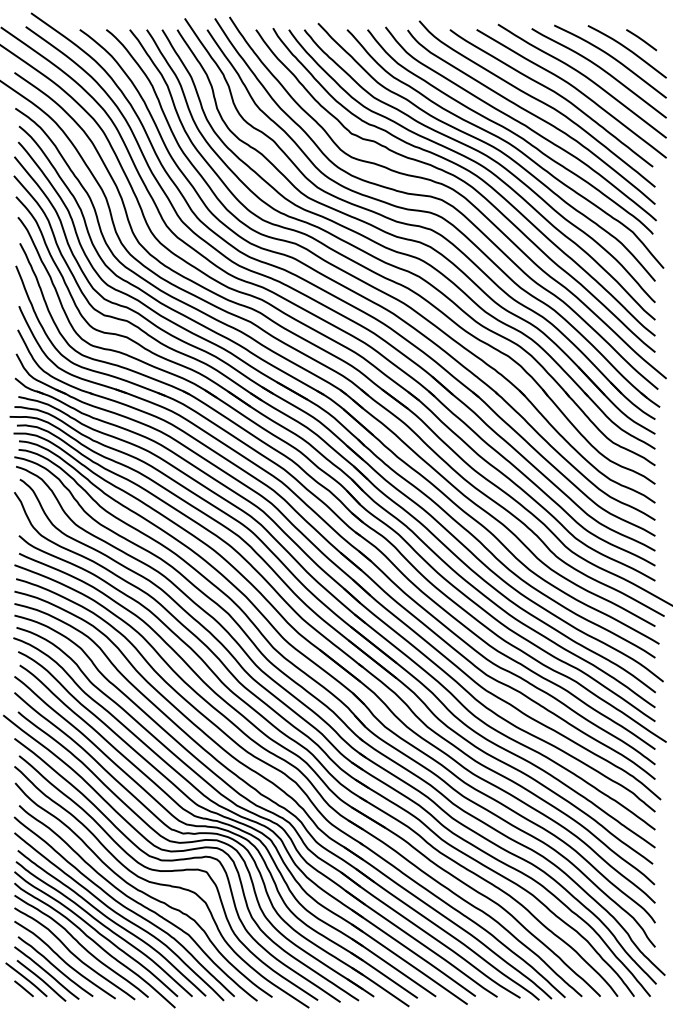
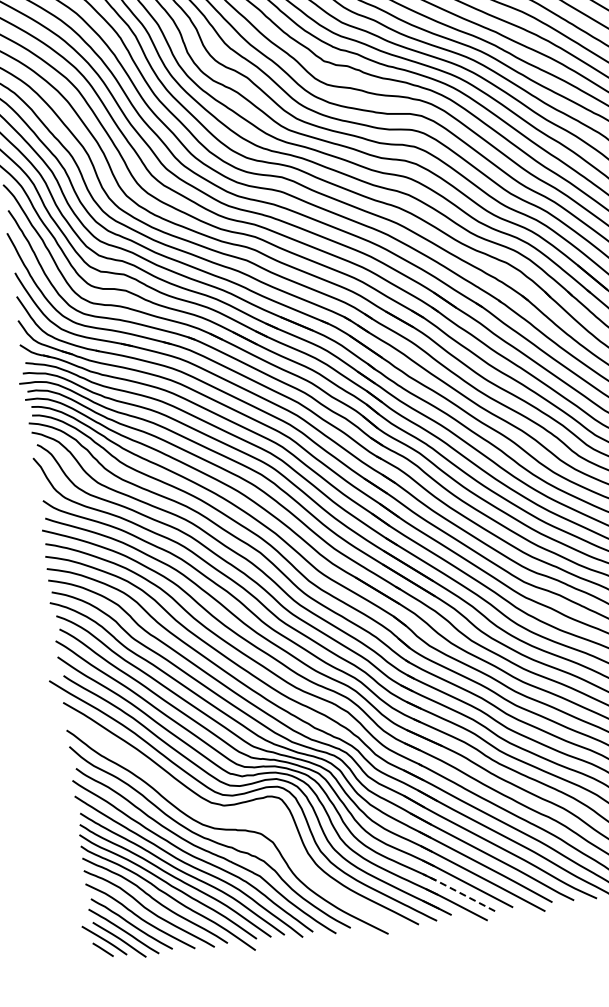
curve: (168, 871) -> (232, 815), removed
line: (383, 974) -> (458, 891), solid -> dashed

